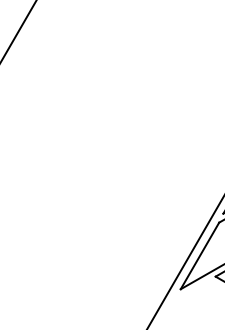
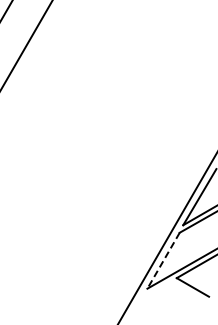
line: (199, 256) -> (163, 261), solid -> dashed

